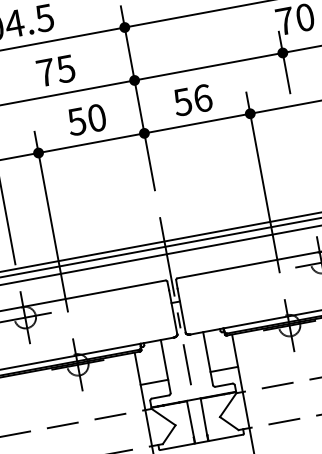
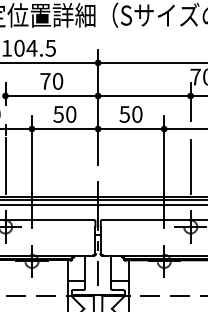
text: (65, 67) -> (57, 80), 75 -> 70
text: (203, 98) -> (137, 114), 56 -> 50
line: (303, 165) -> (190, 166), added

